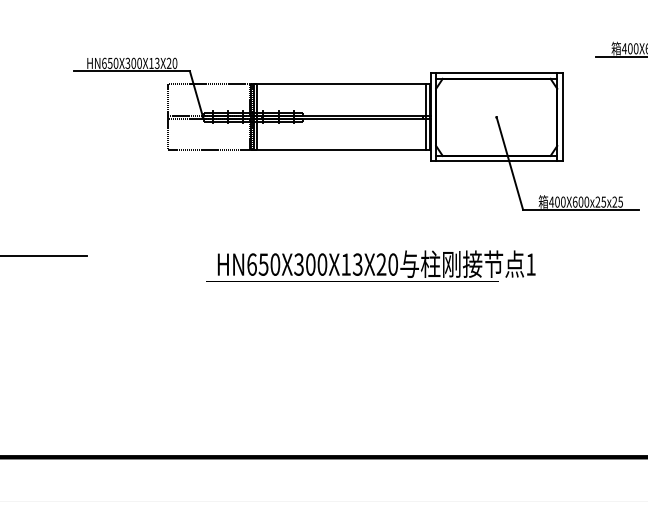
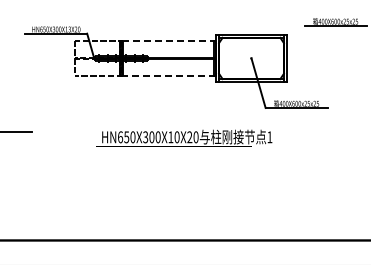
line: (341, 83) -> (168, 40), solid -> dashed
line: (341, 151) -> (168, 76), solid -> dashed
text: (356, 264) -> (176, 137), HN650X300X13X20 -> HN650X300X10X20

